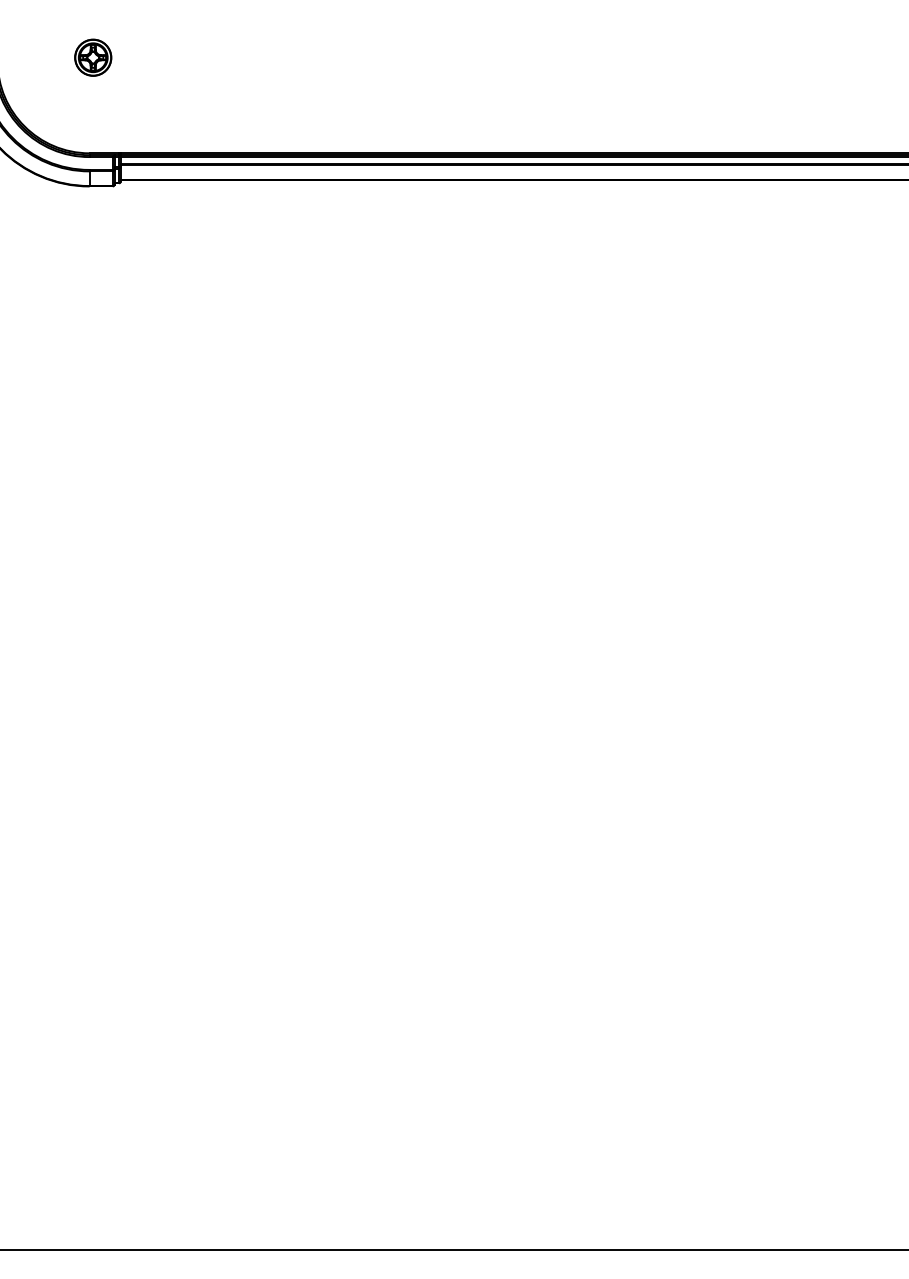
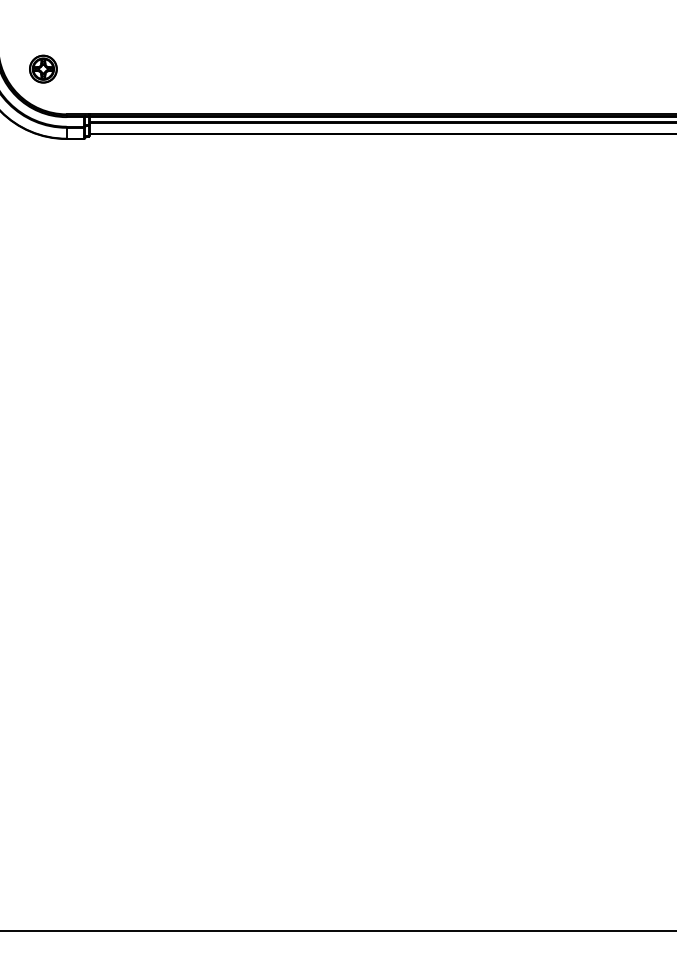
part: (93, 56) -> (43, 68), moved

